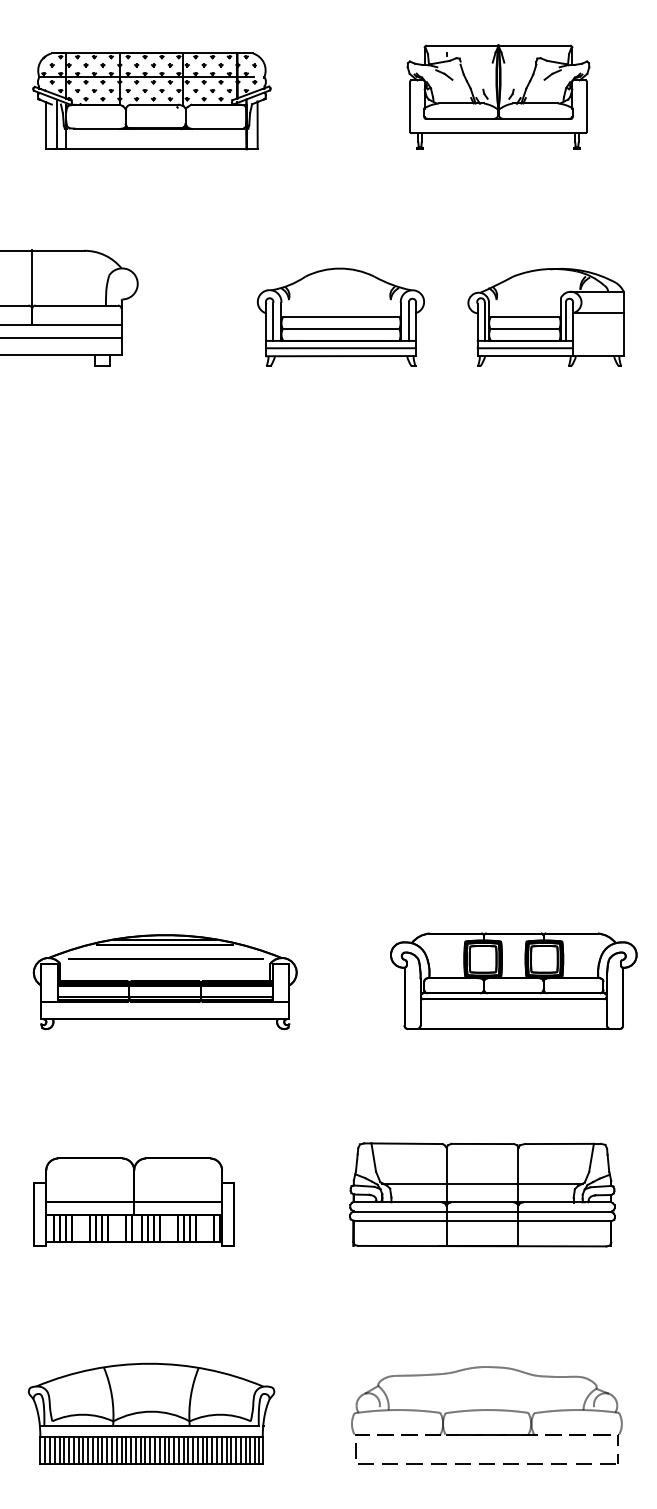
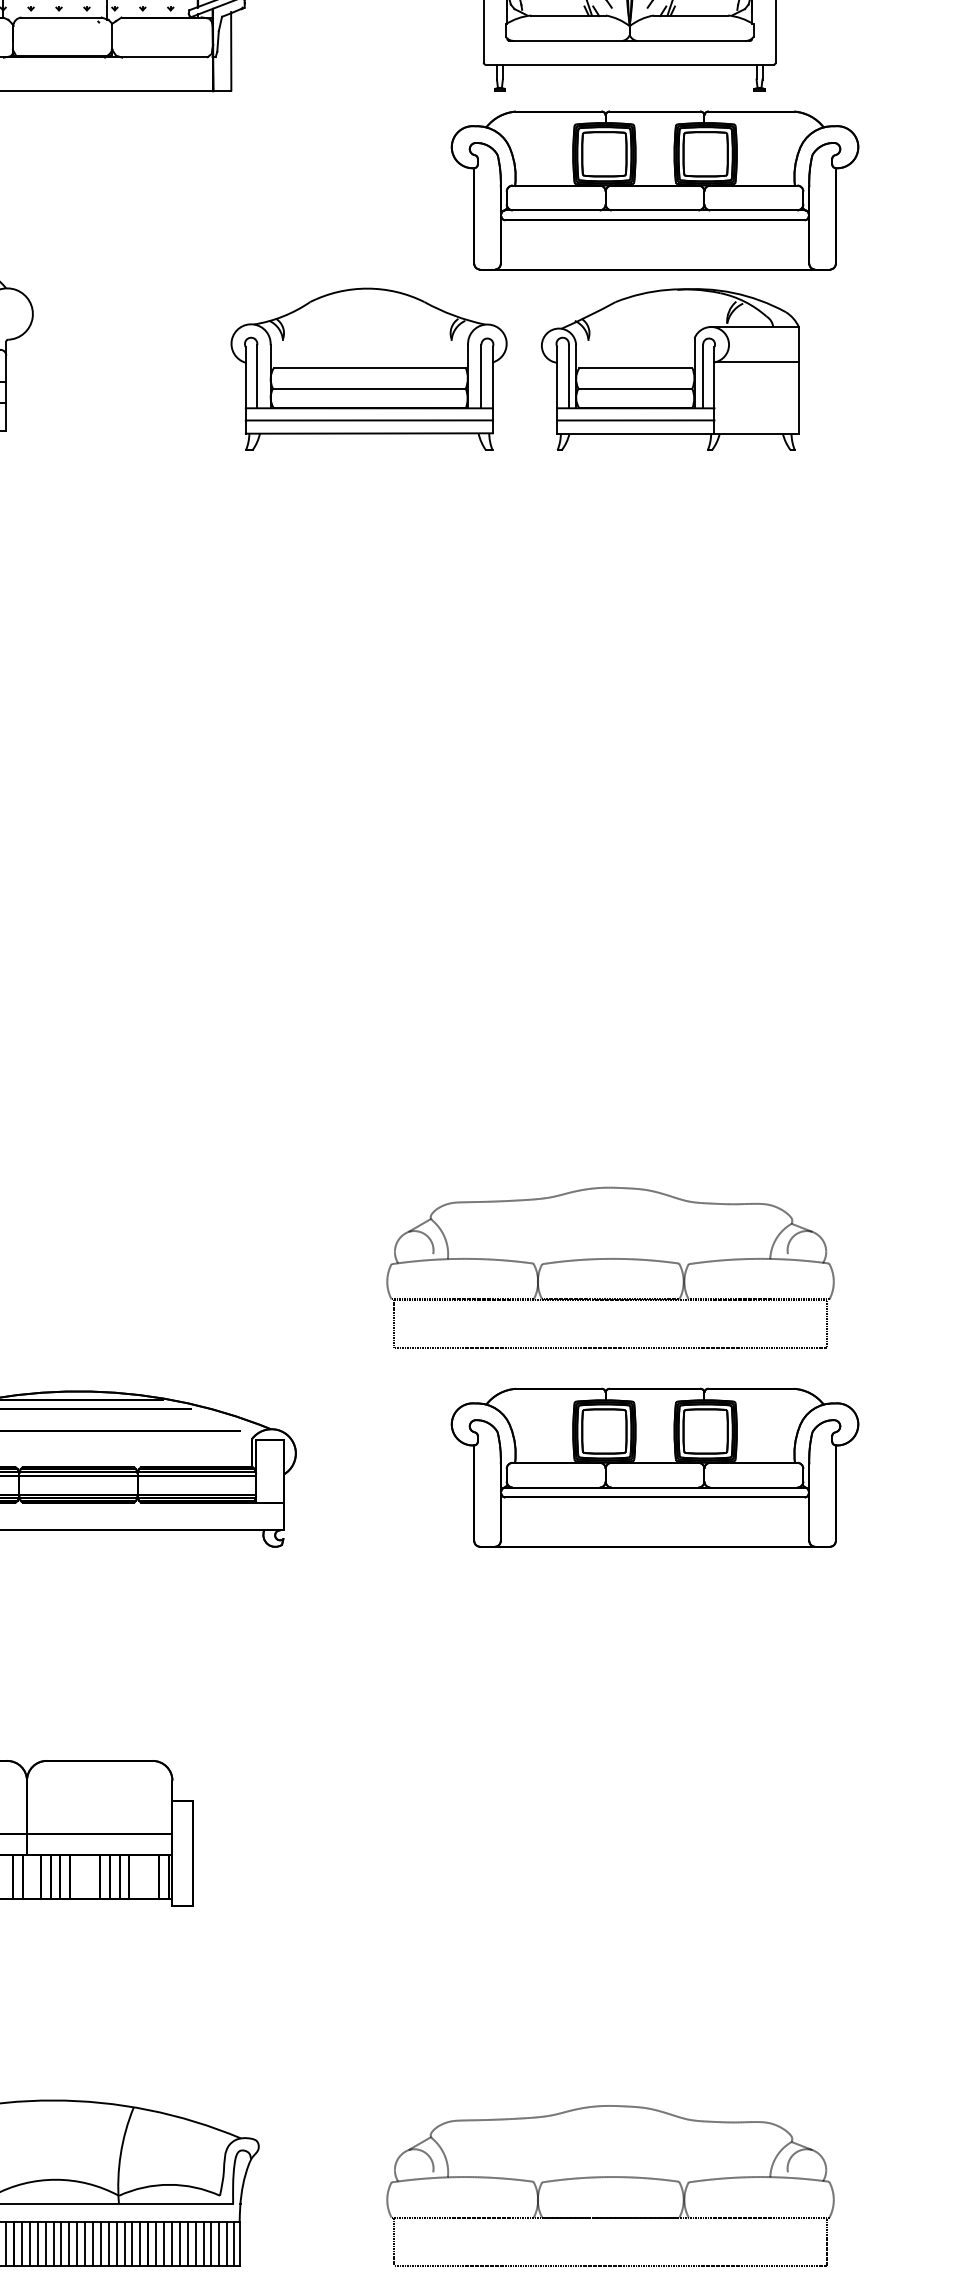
part: (513, 208) -> (654, 189), added
part: (545, 317) -> (669, 369), moved
part: (486, 860) -> (609, 1267), added
part: (482, 1194) -> (603, 1820), removed

